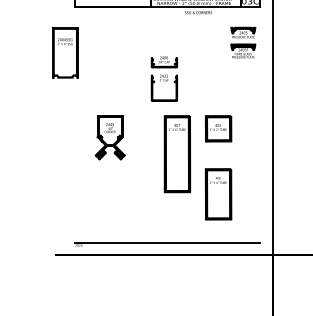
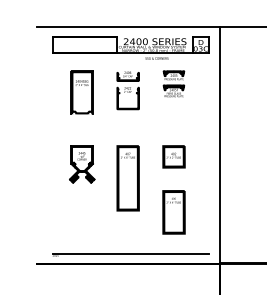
part: (242, 42) -> (173, 83), moved
part: (64, 52) -> (81, 92), moved
part: (163, 78) -> (127, 90), moved
part: (176, 154) -> (127, 178), moved

